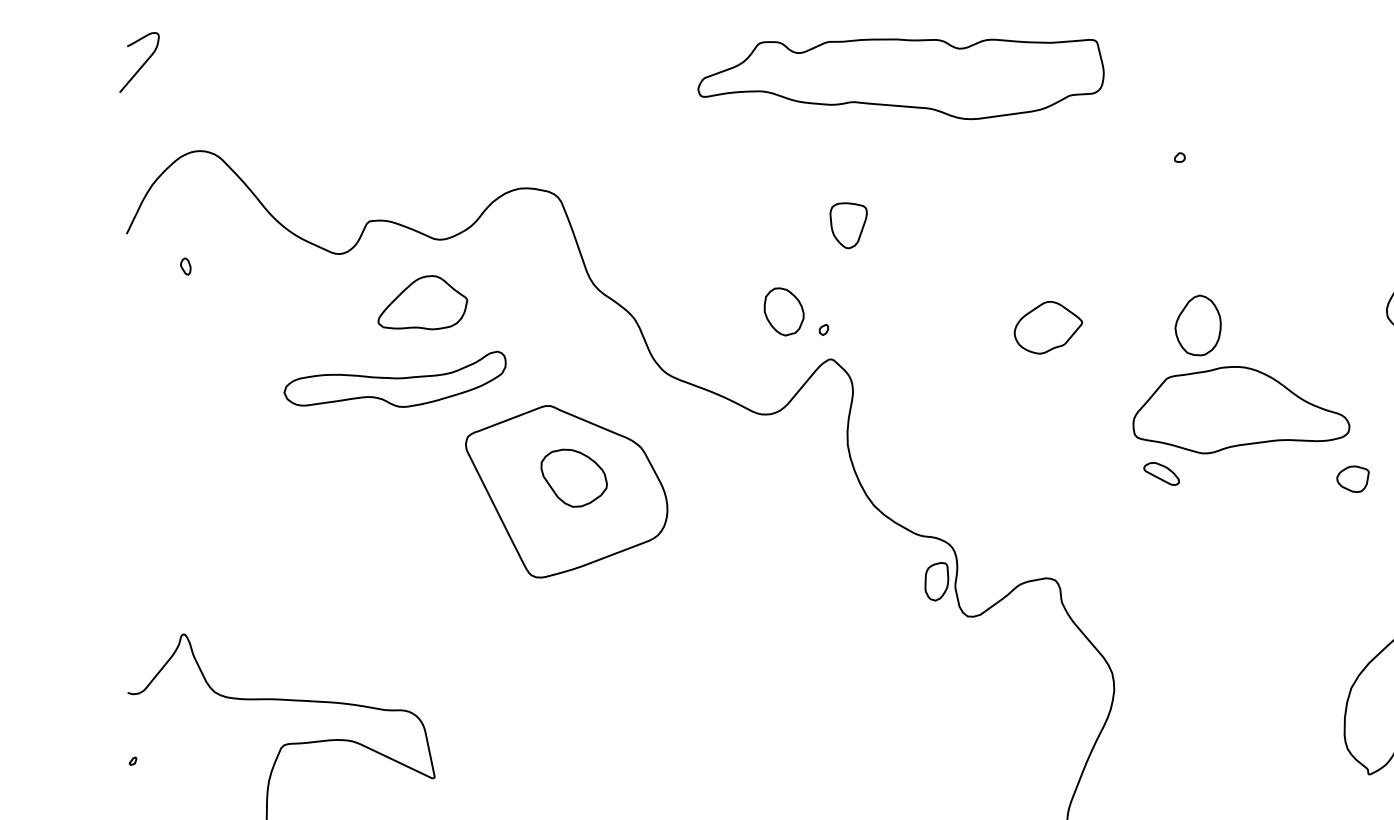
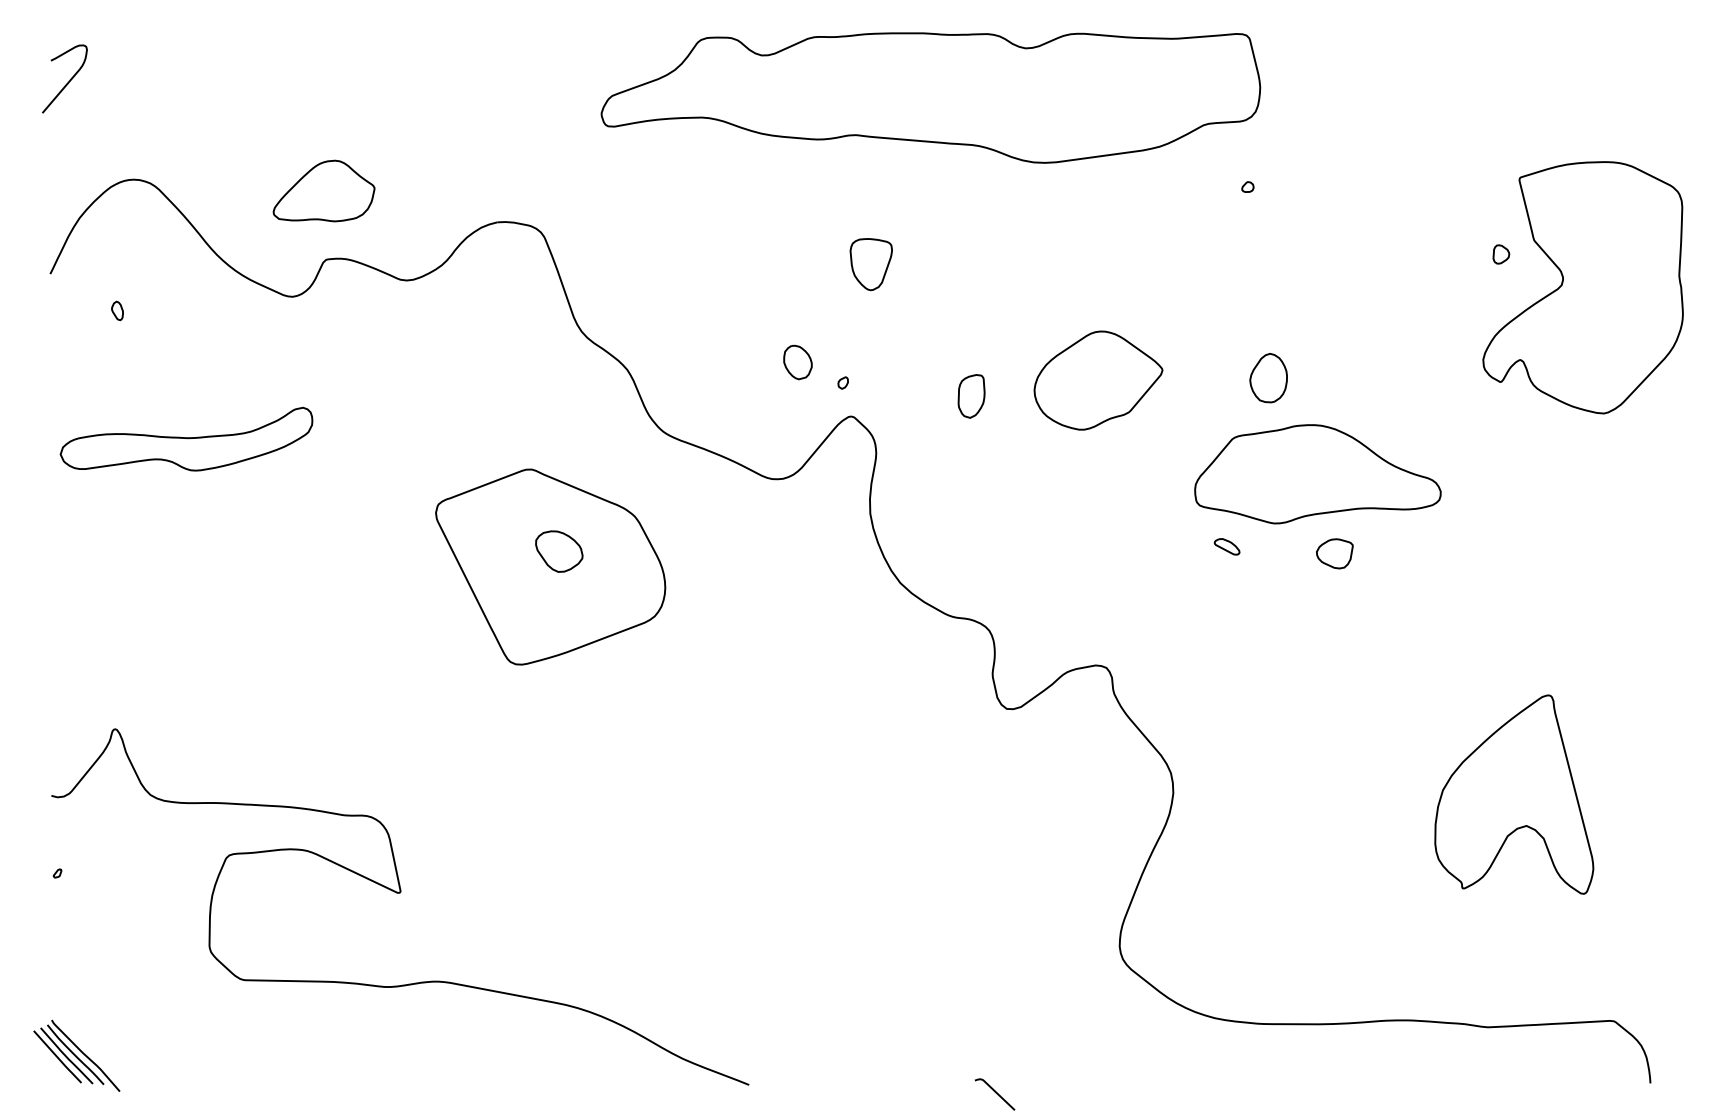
part: (900, 78) -> (930, 97), size x1.43
part: (422, 302) -> (323, 190), moved
part: (783, 311) -> (797, 362), size x0.62
part: (1197, 325) -> (1268, 378), size x0.71
part: (1048, 327) -> (1098, 380), size x1.67
part: (395, 378) -> (186, 438), moved
part: (1161, 473) -> (1226, 546), size x0.62
part: (574, 478) -> (559, 551), size x0.62
part: (1352, 478) -> (1334, 553), moved
part: (936, 581) -> (971, 396), moved

